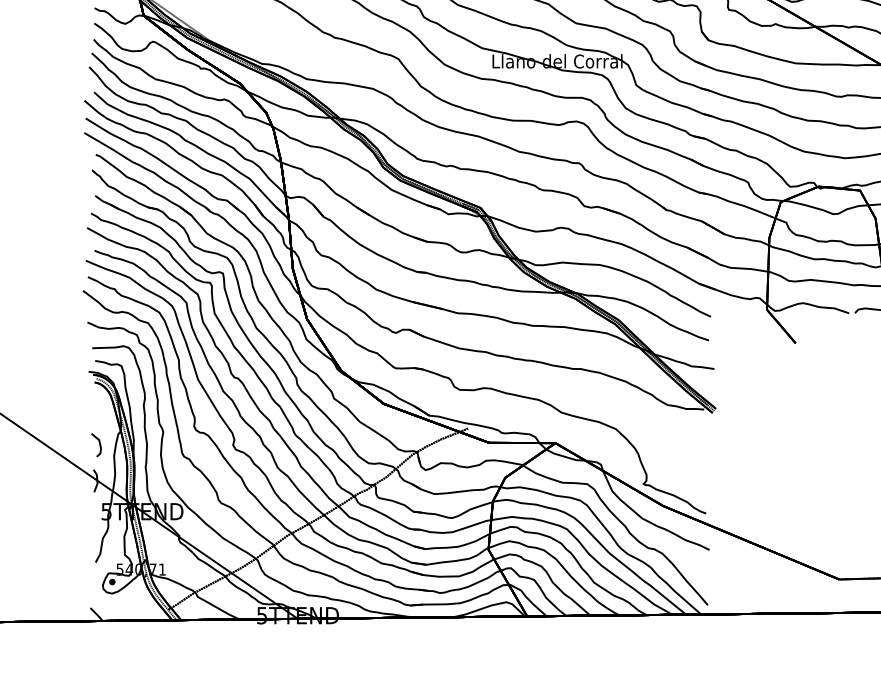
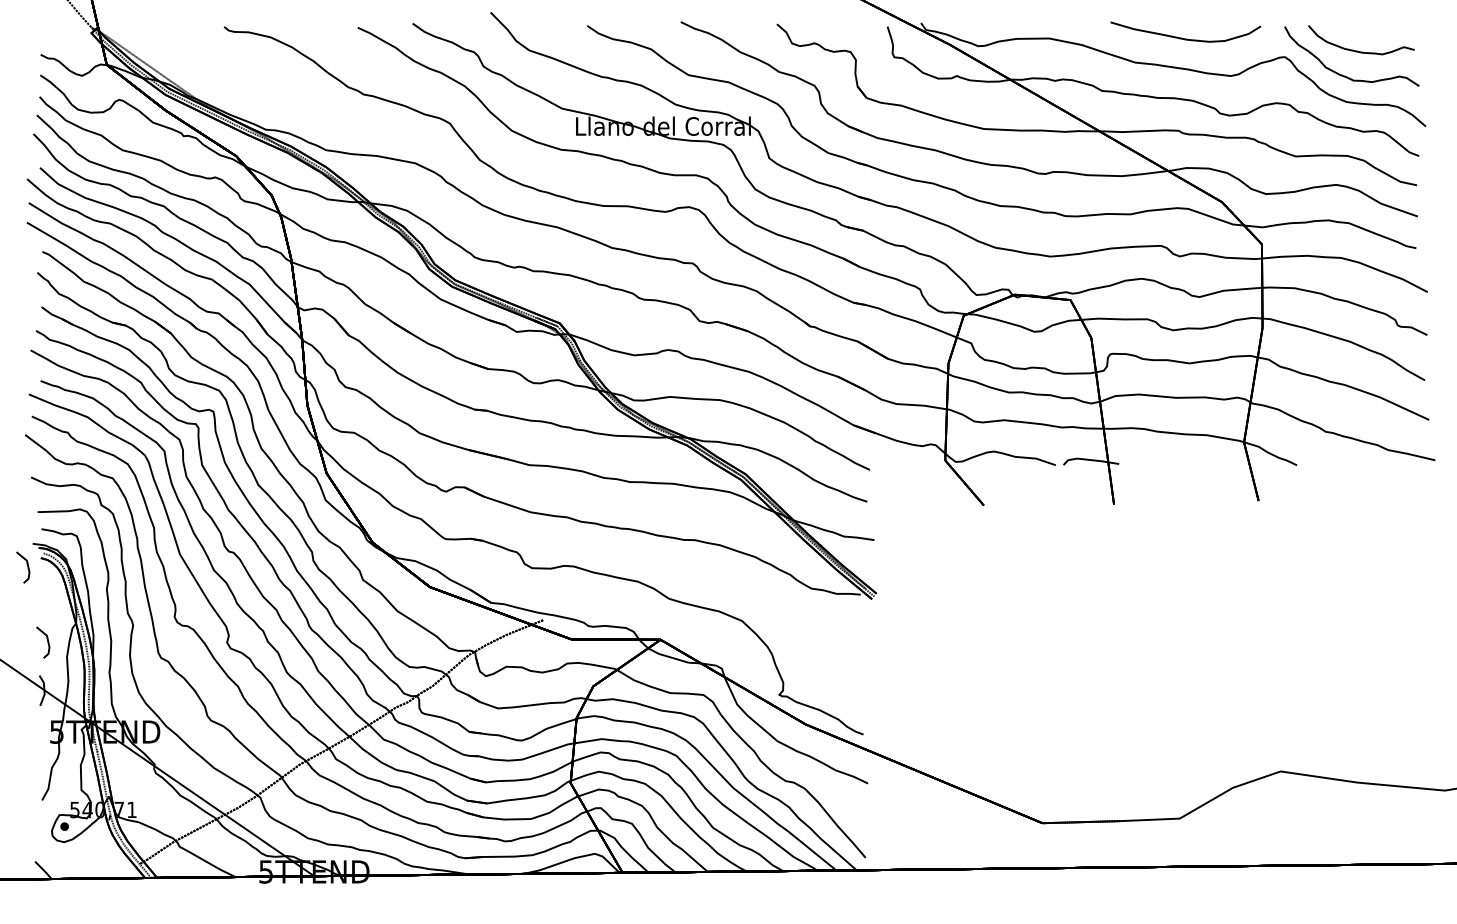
line: (84, 389) -> (27, 567), added

